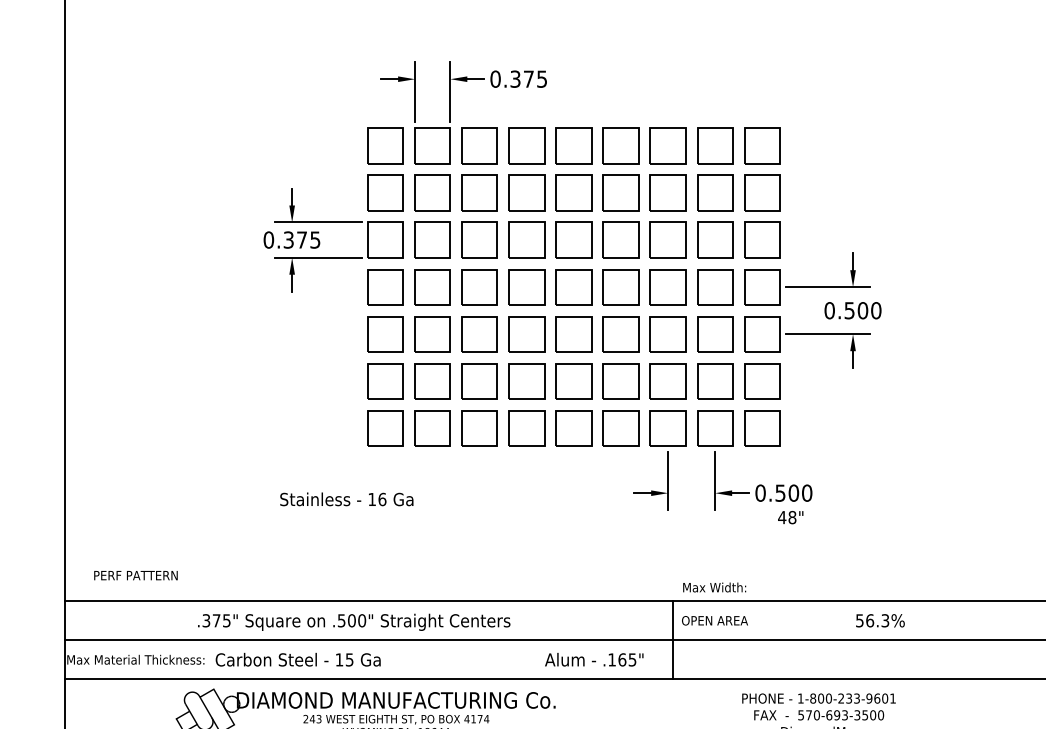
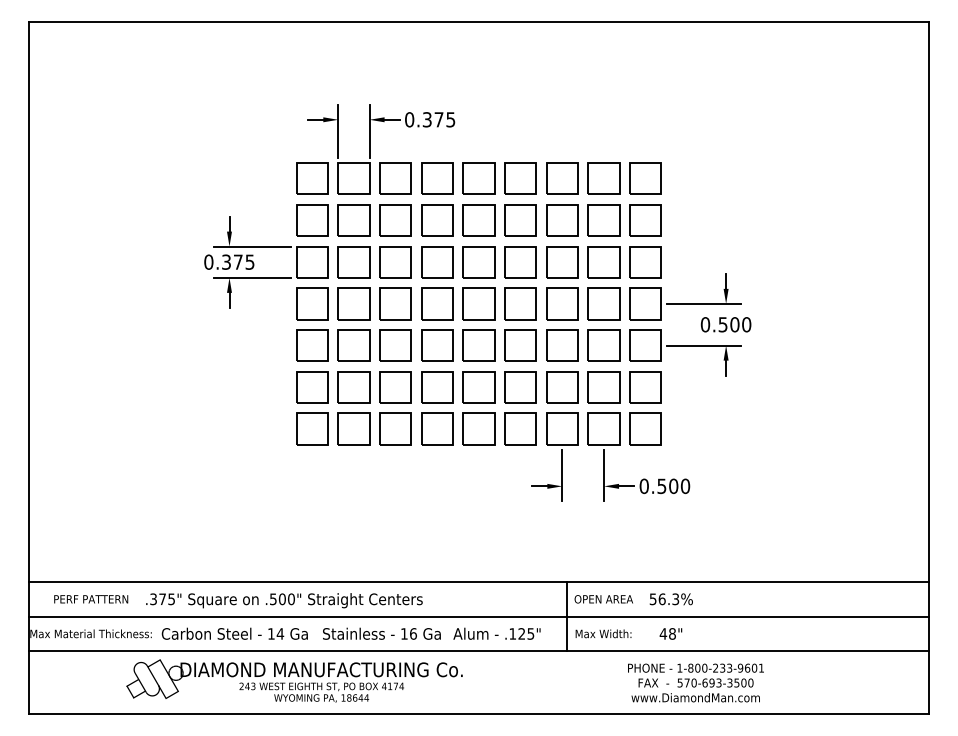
text: (346, 499) -> (381, 633), moved
text: (790, 517) -> (670, 633), moved
text: (136, 575) -> (91, 599), moved
text: (714, 587) -> (603, 633), moved
text: (879, 620) -> (670, 599), moved
text: (349, 659) -> (280, 633), 15 -> 14
text: (621, 659) -> (521, 633), .165" -> .125"

